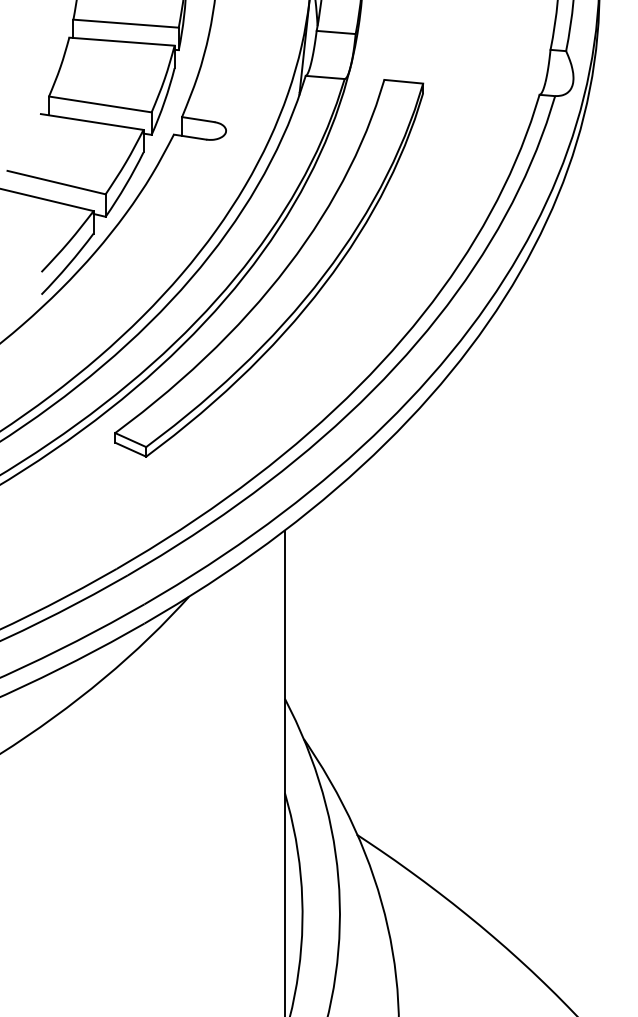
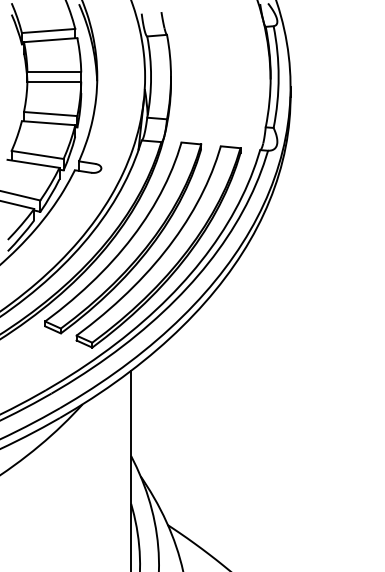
part: (348, 294) -> (163, 251), added

